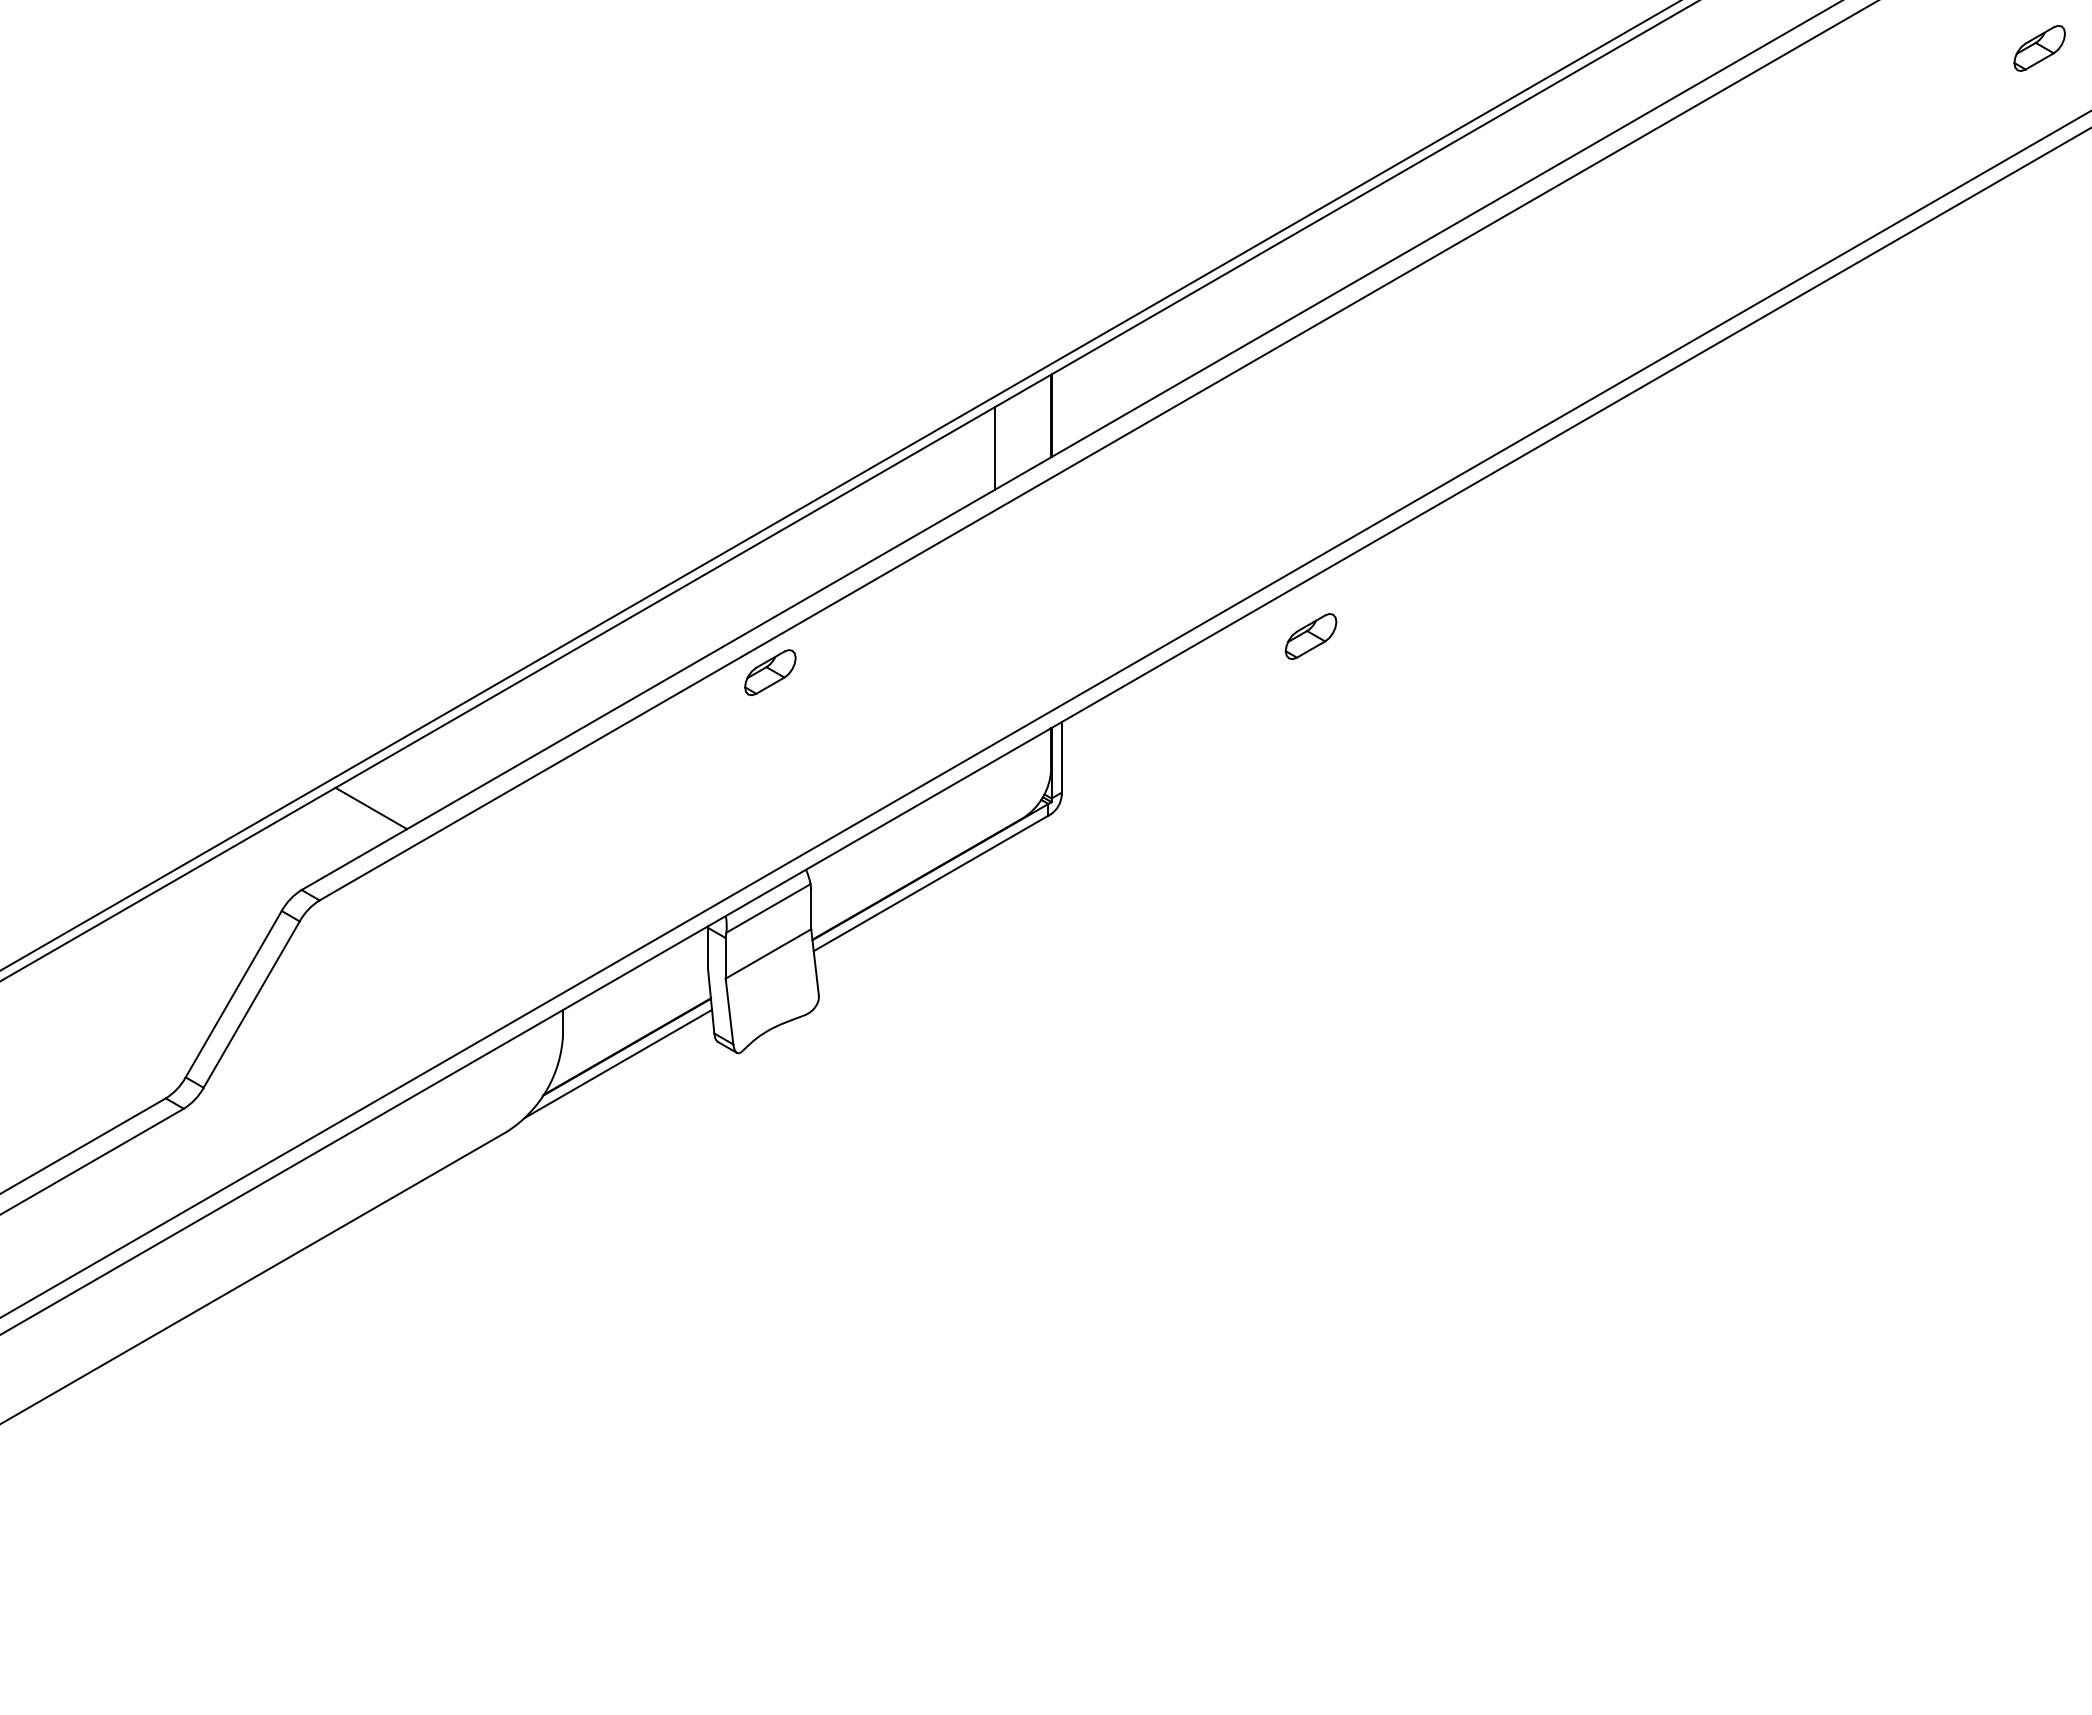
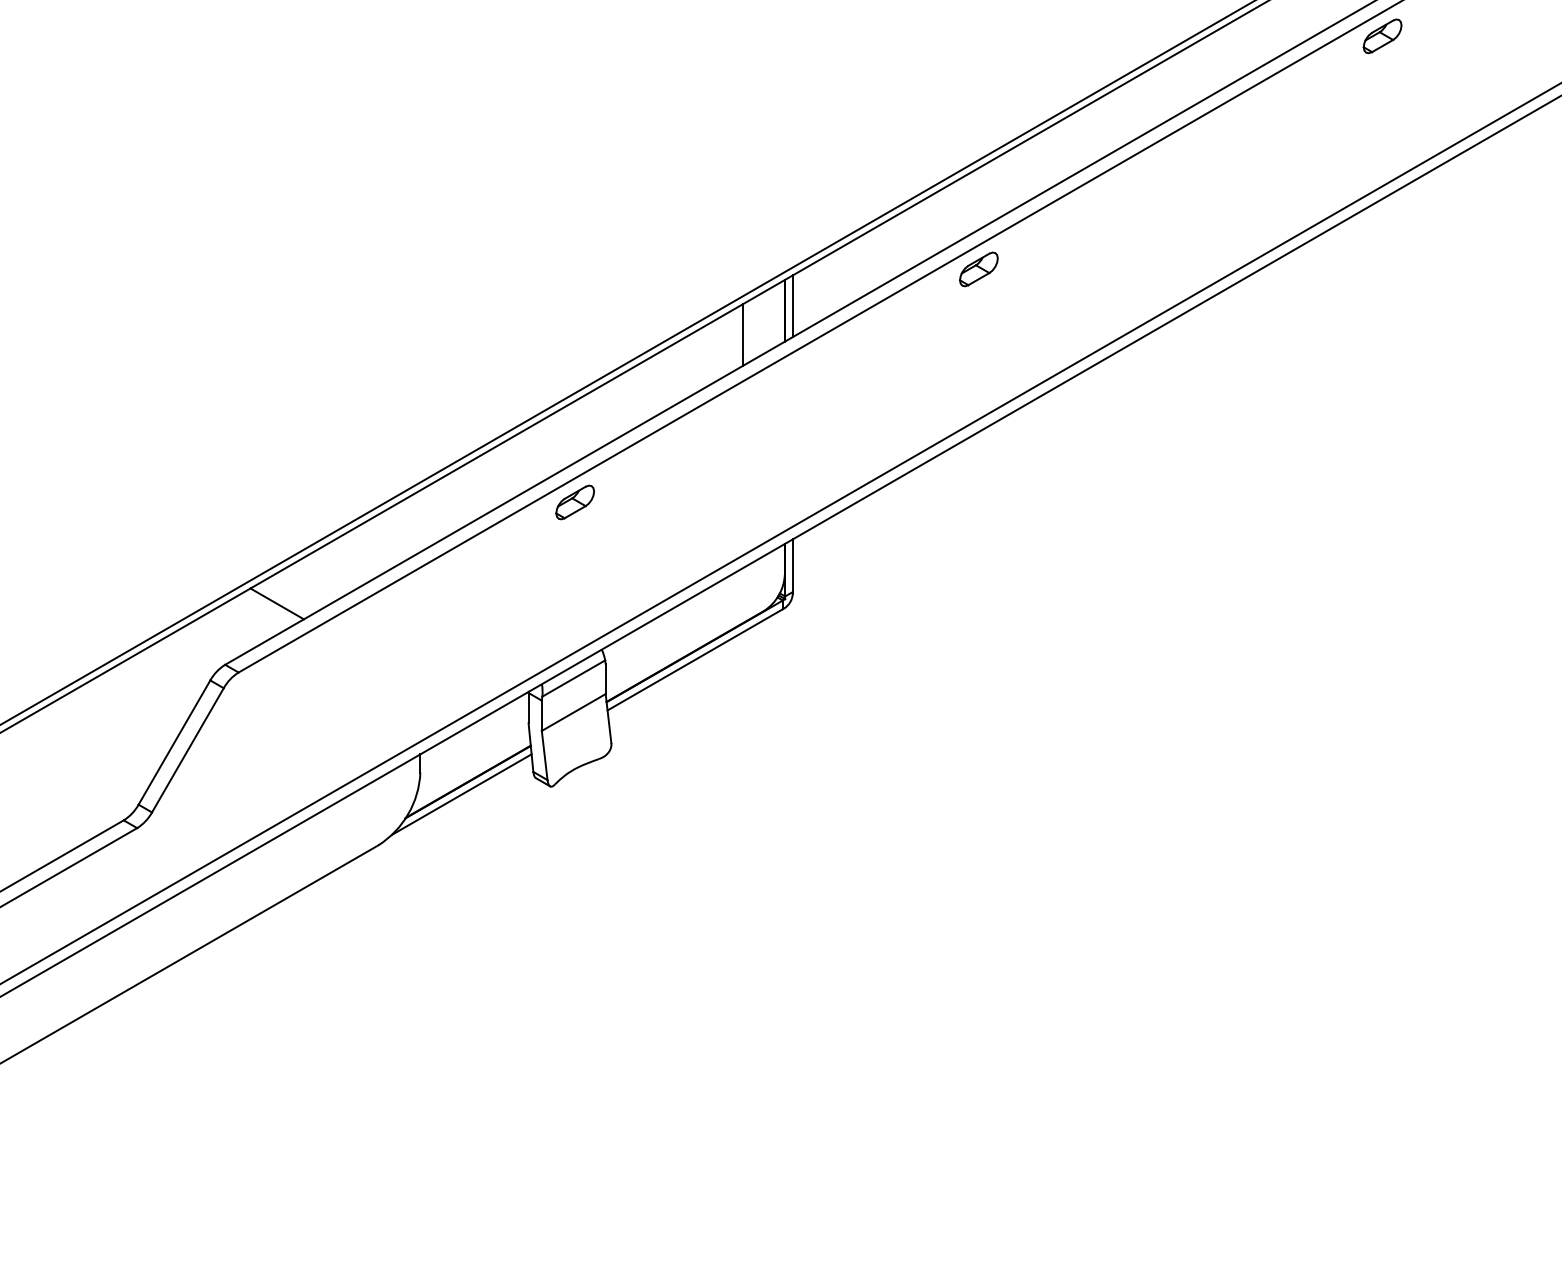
part: (2039, 48) -> (1382, 36), moved
line: (1061, 409) -> (792, 305), added
part: (1310, 636) -> (978, 269), moved

